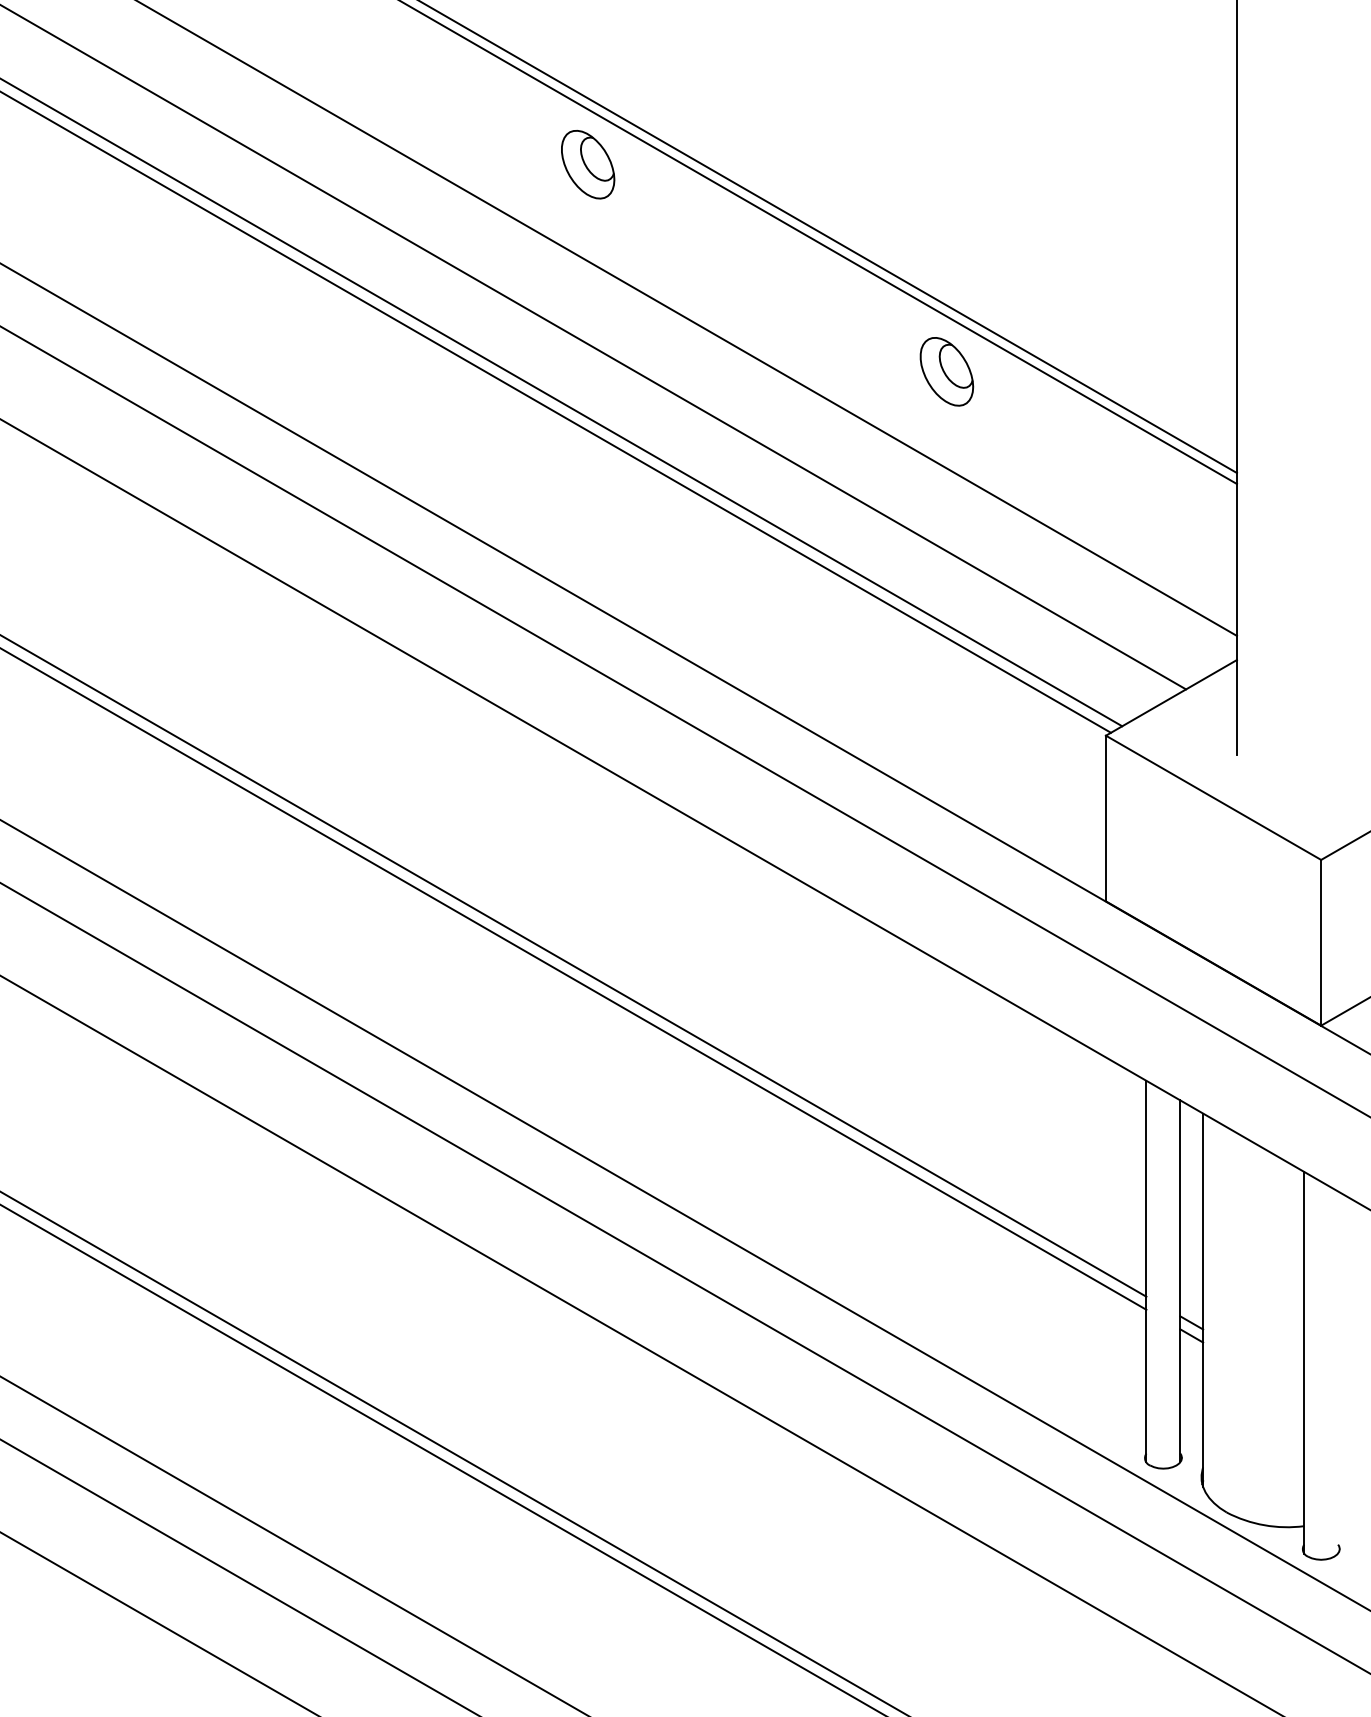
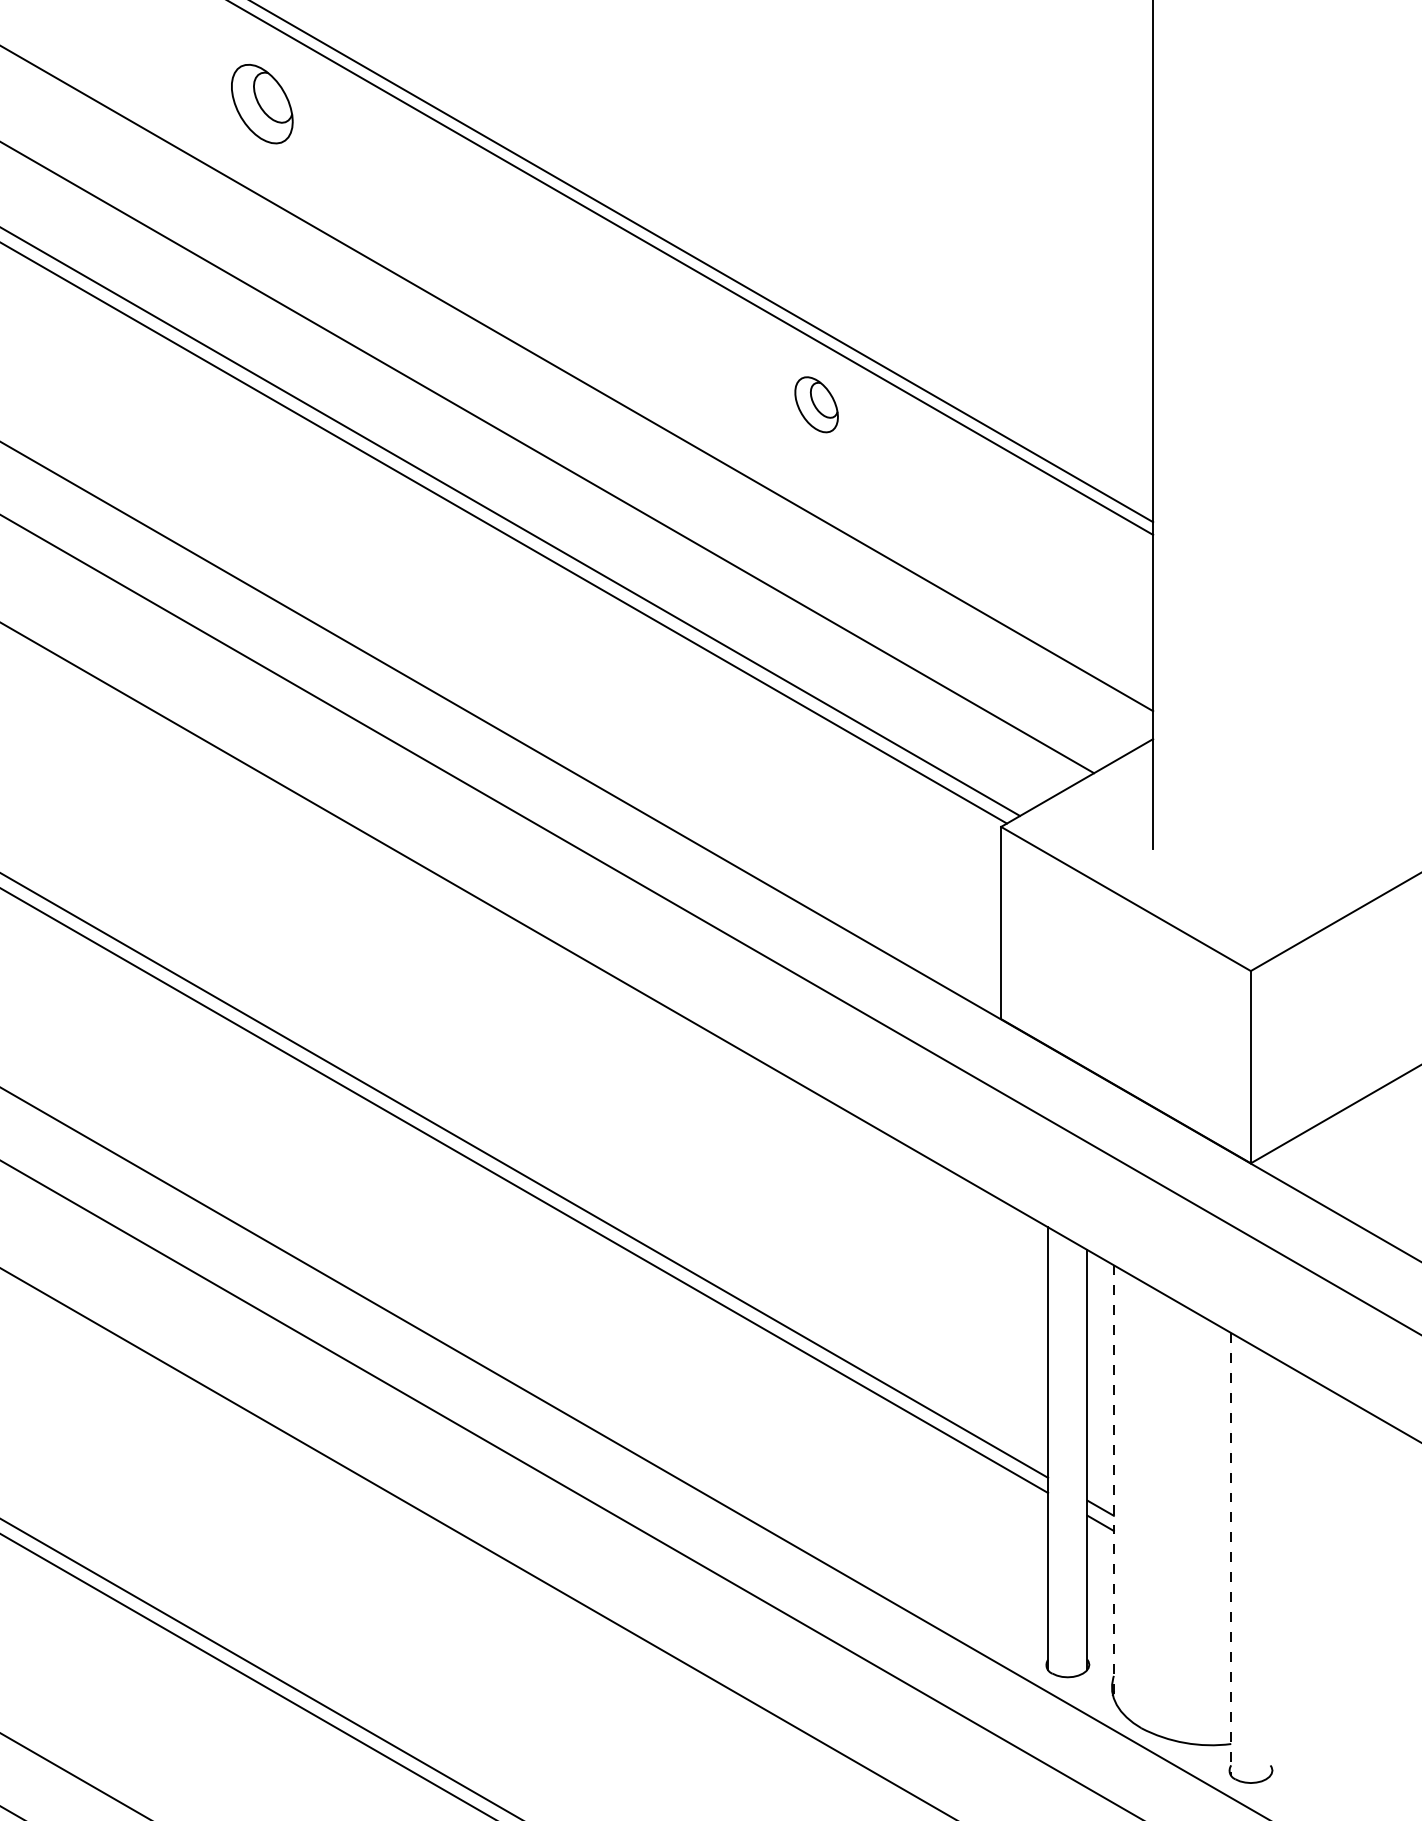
part: (588, 164) -> (262, 103), moved
part: (946, 371) -> (816, 404), size x0.7
line: (1203, 1300) -> (1114, 1482), solid -> dashed
line: (1304, 1362) -> (1231, 1554), solid -> dashed

